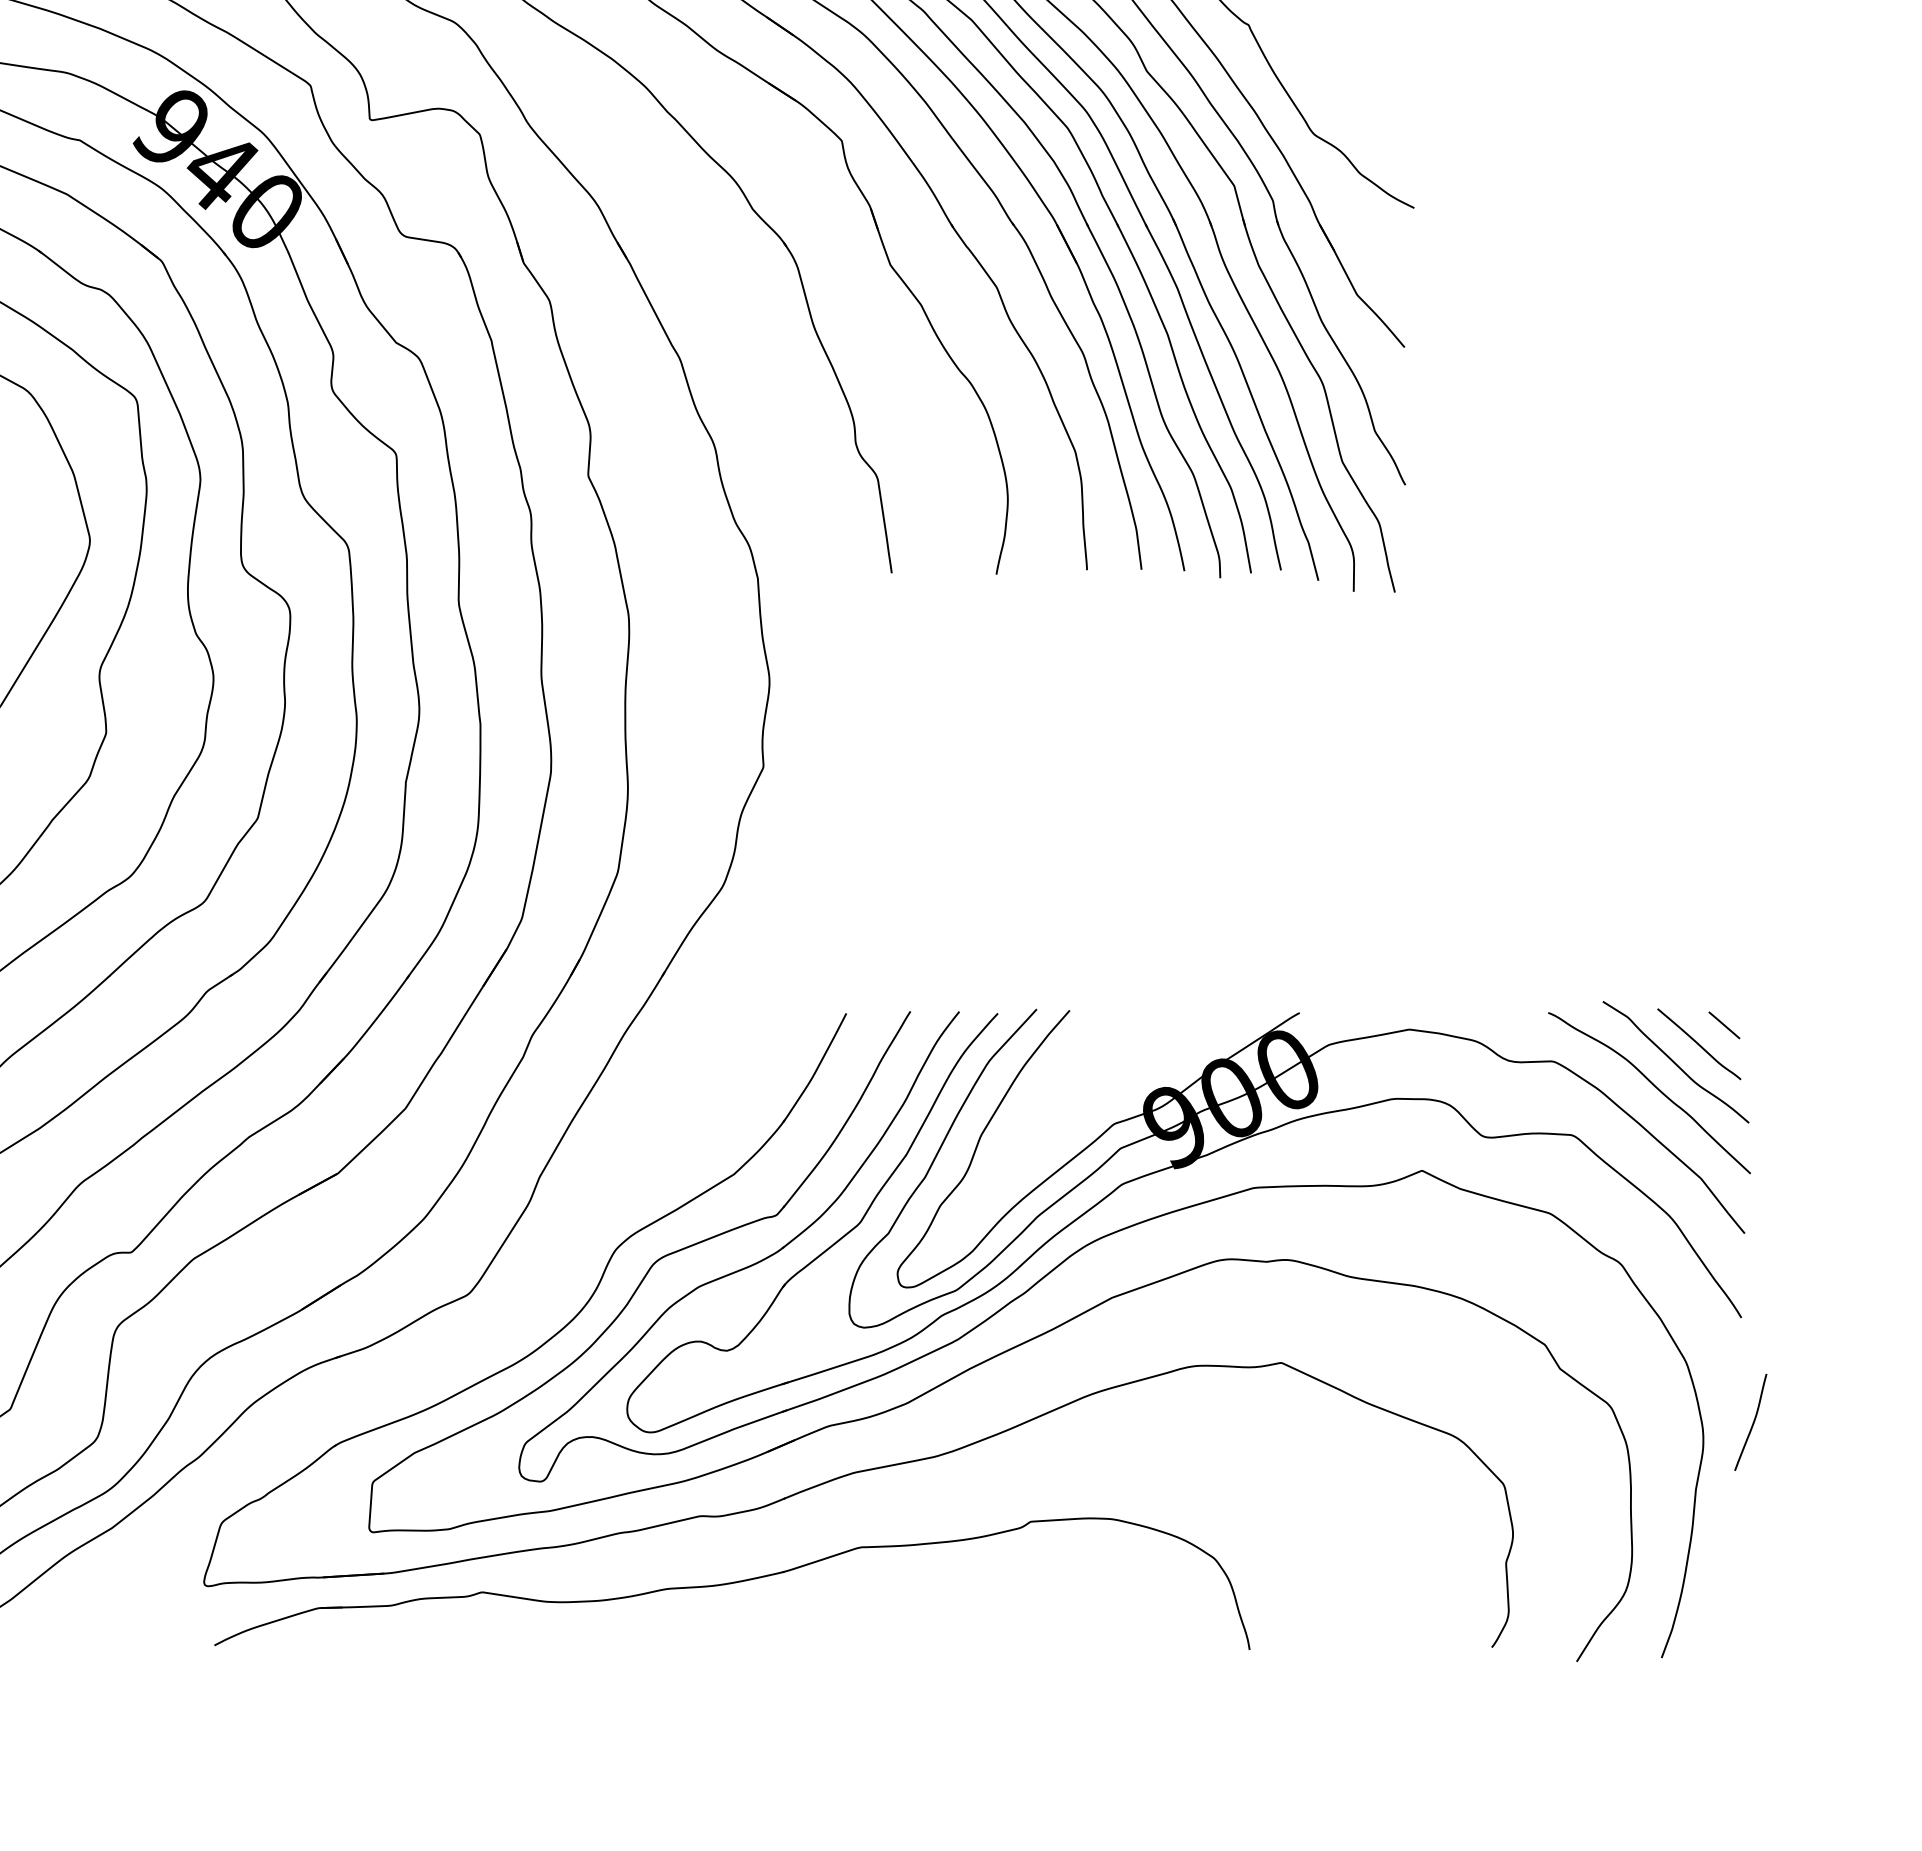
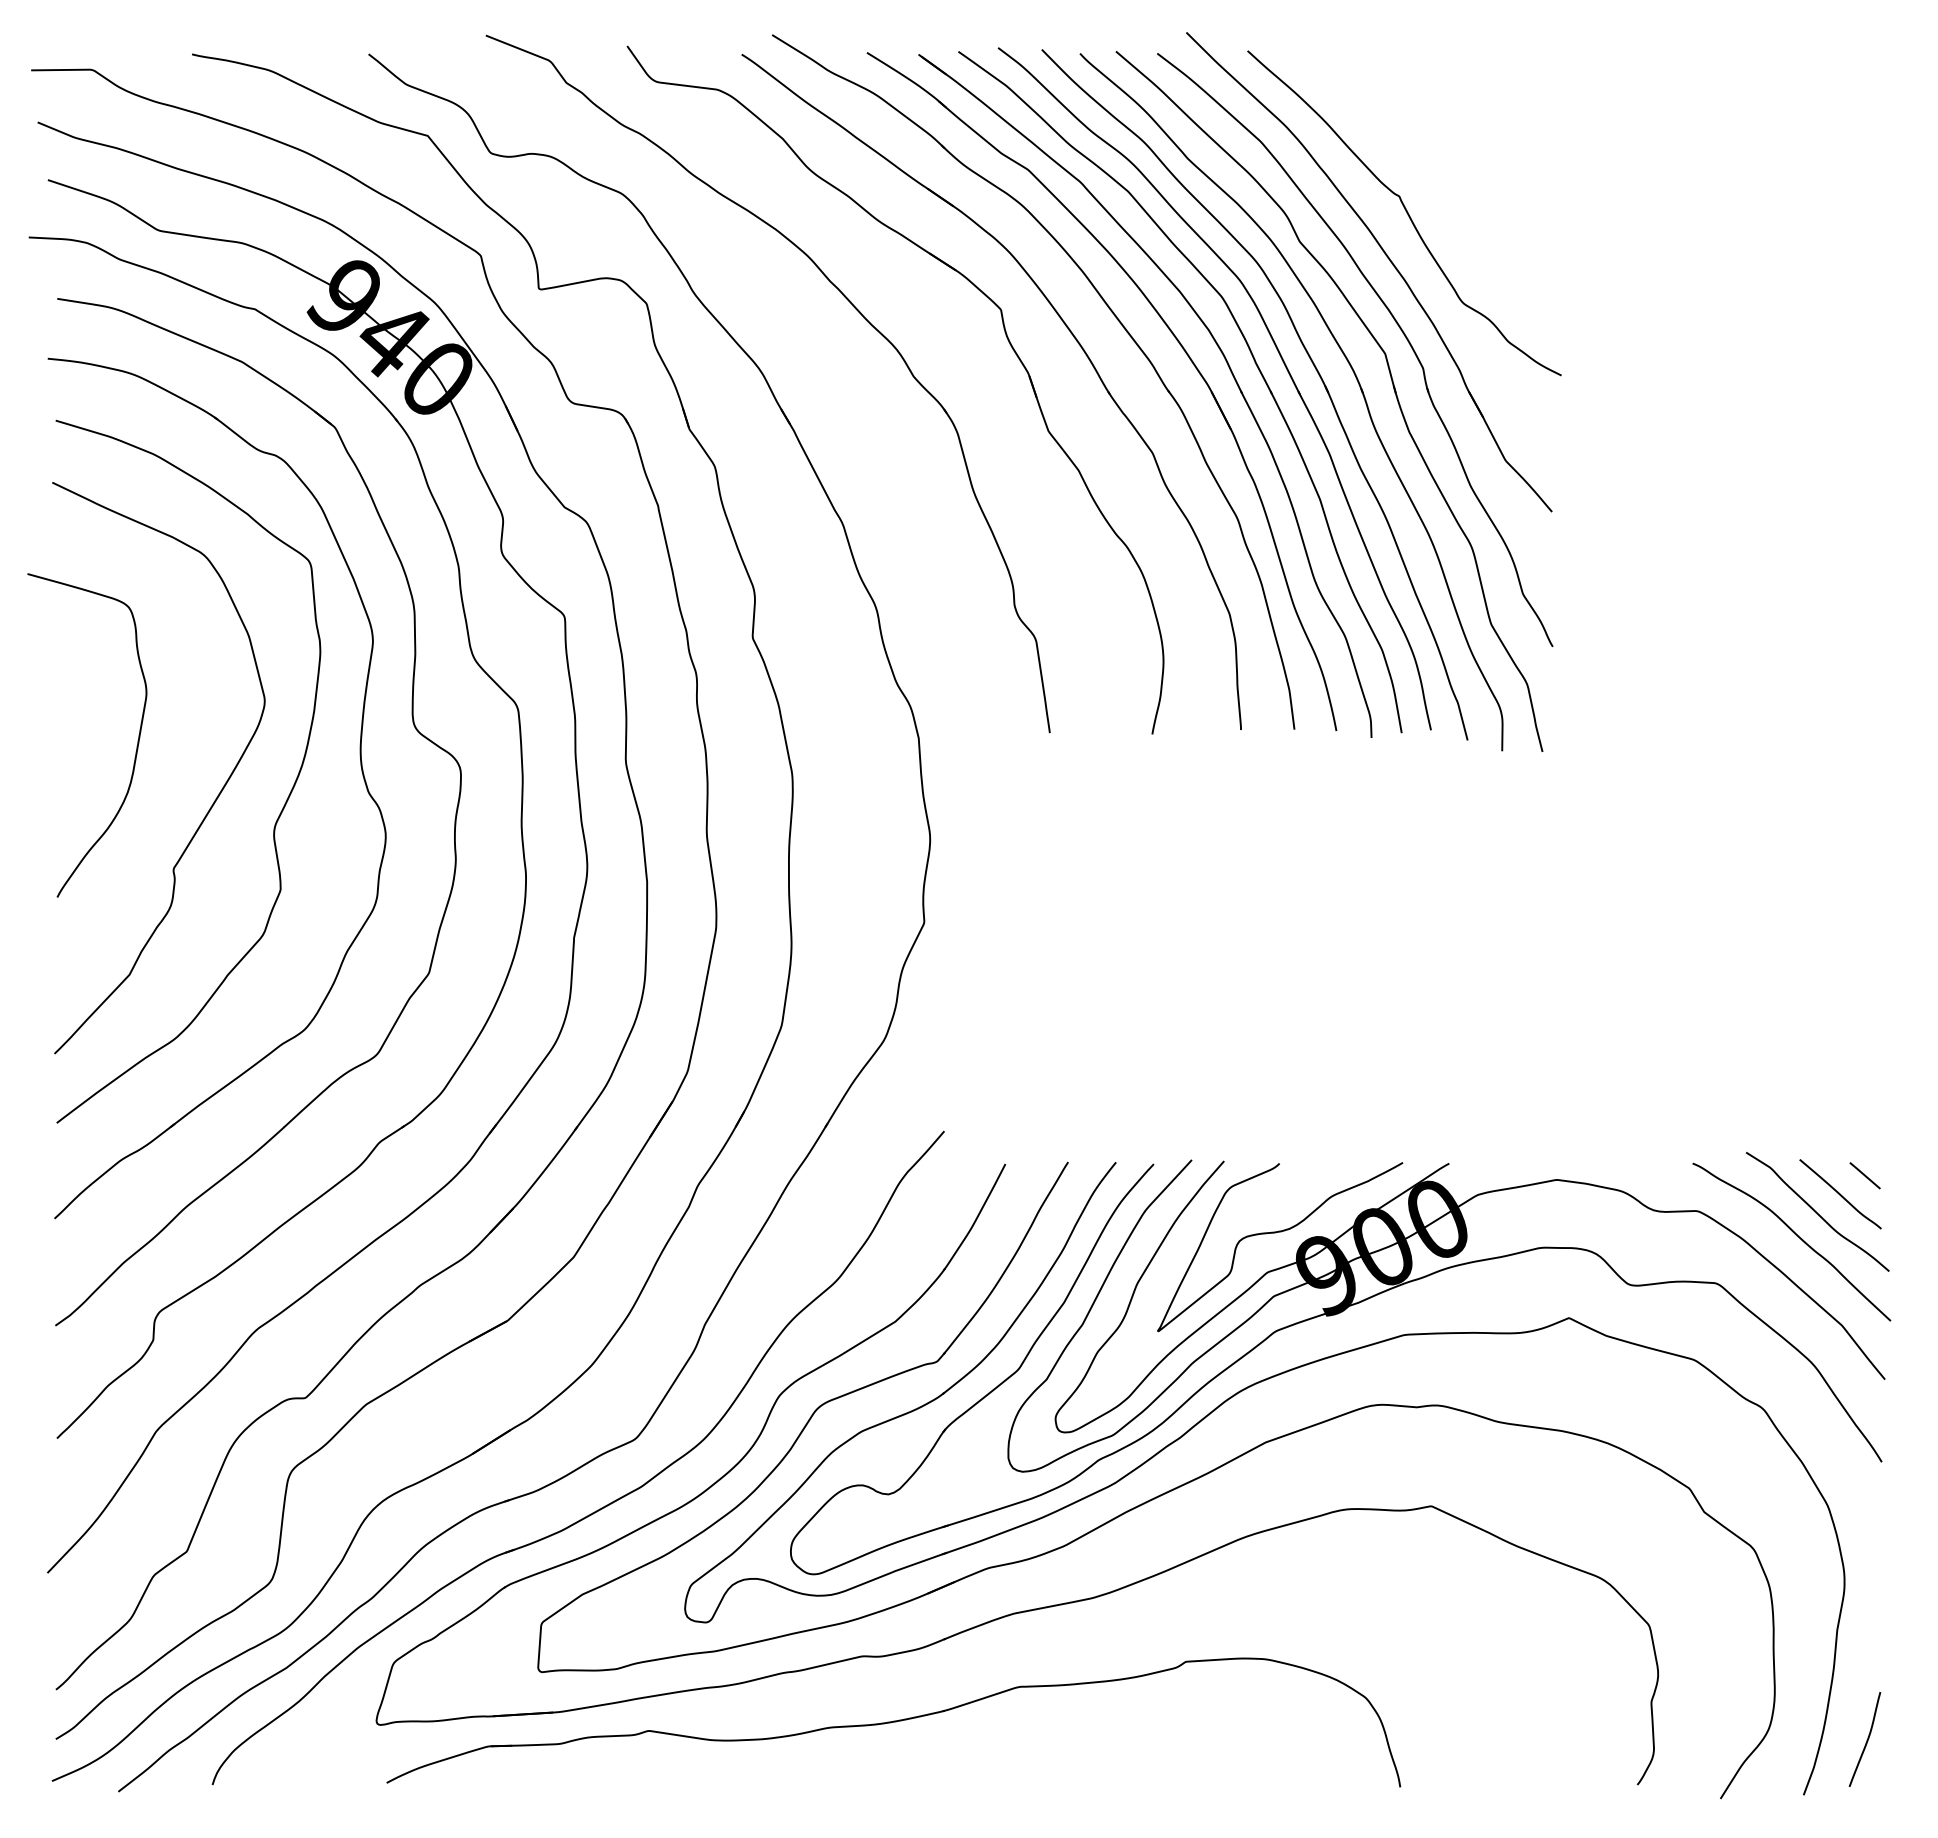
curve: (1123, 1084) -> (1276, 1233), added
part: (433, 1364) -> (601, 1507), added
curve: (1752, 1423) -> (1866, 1740), moved

